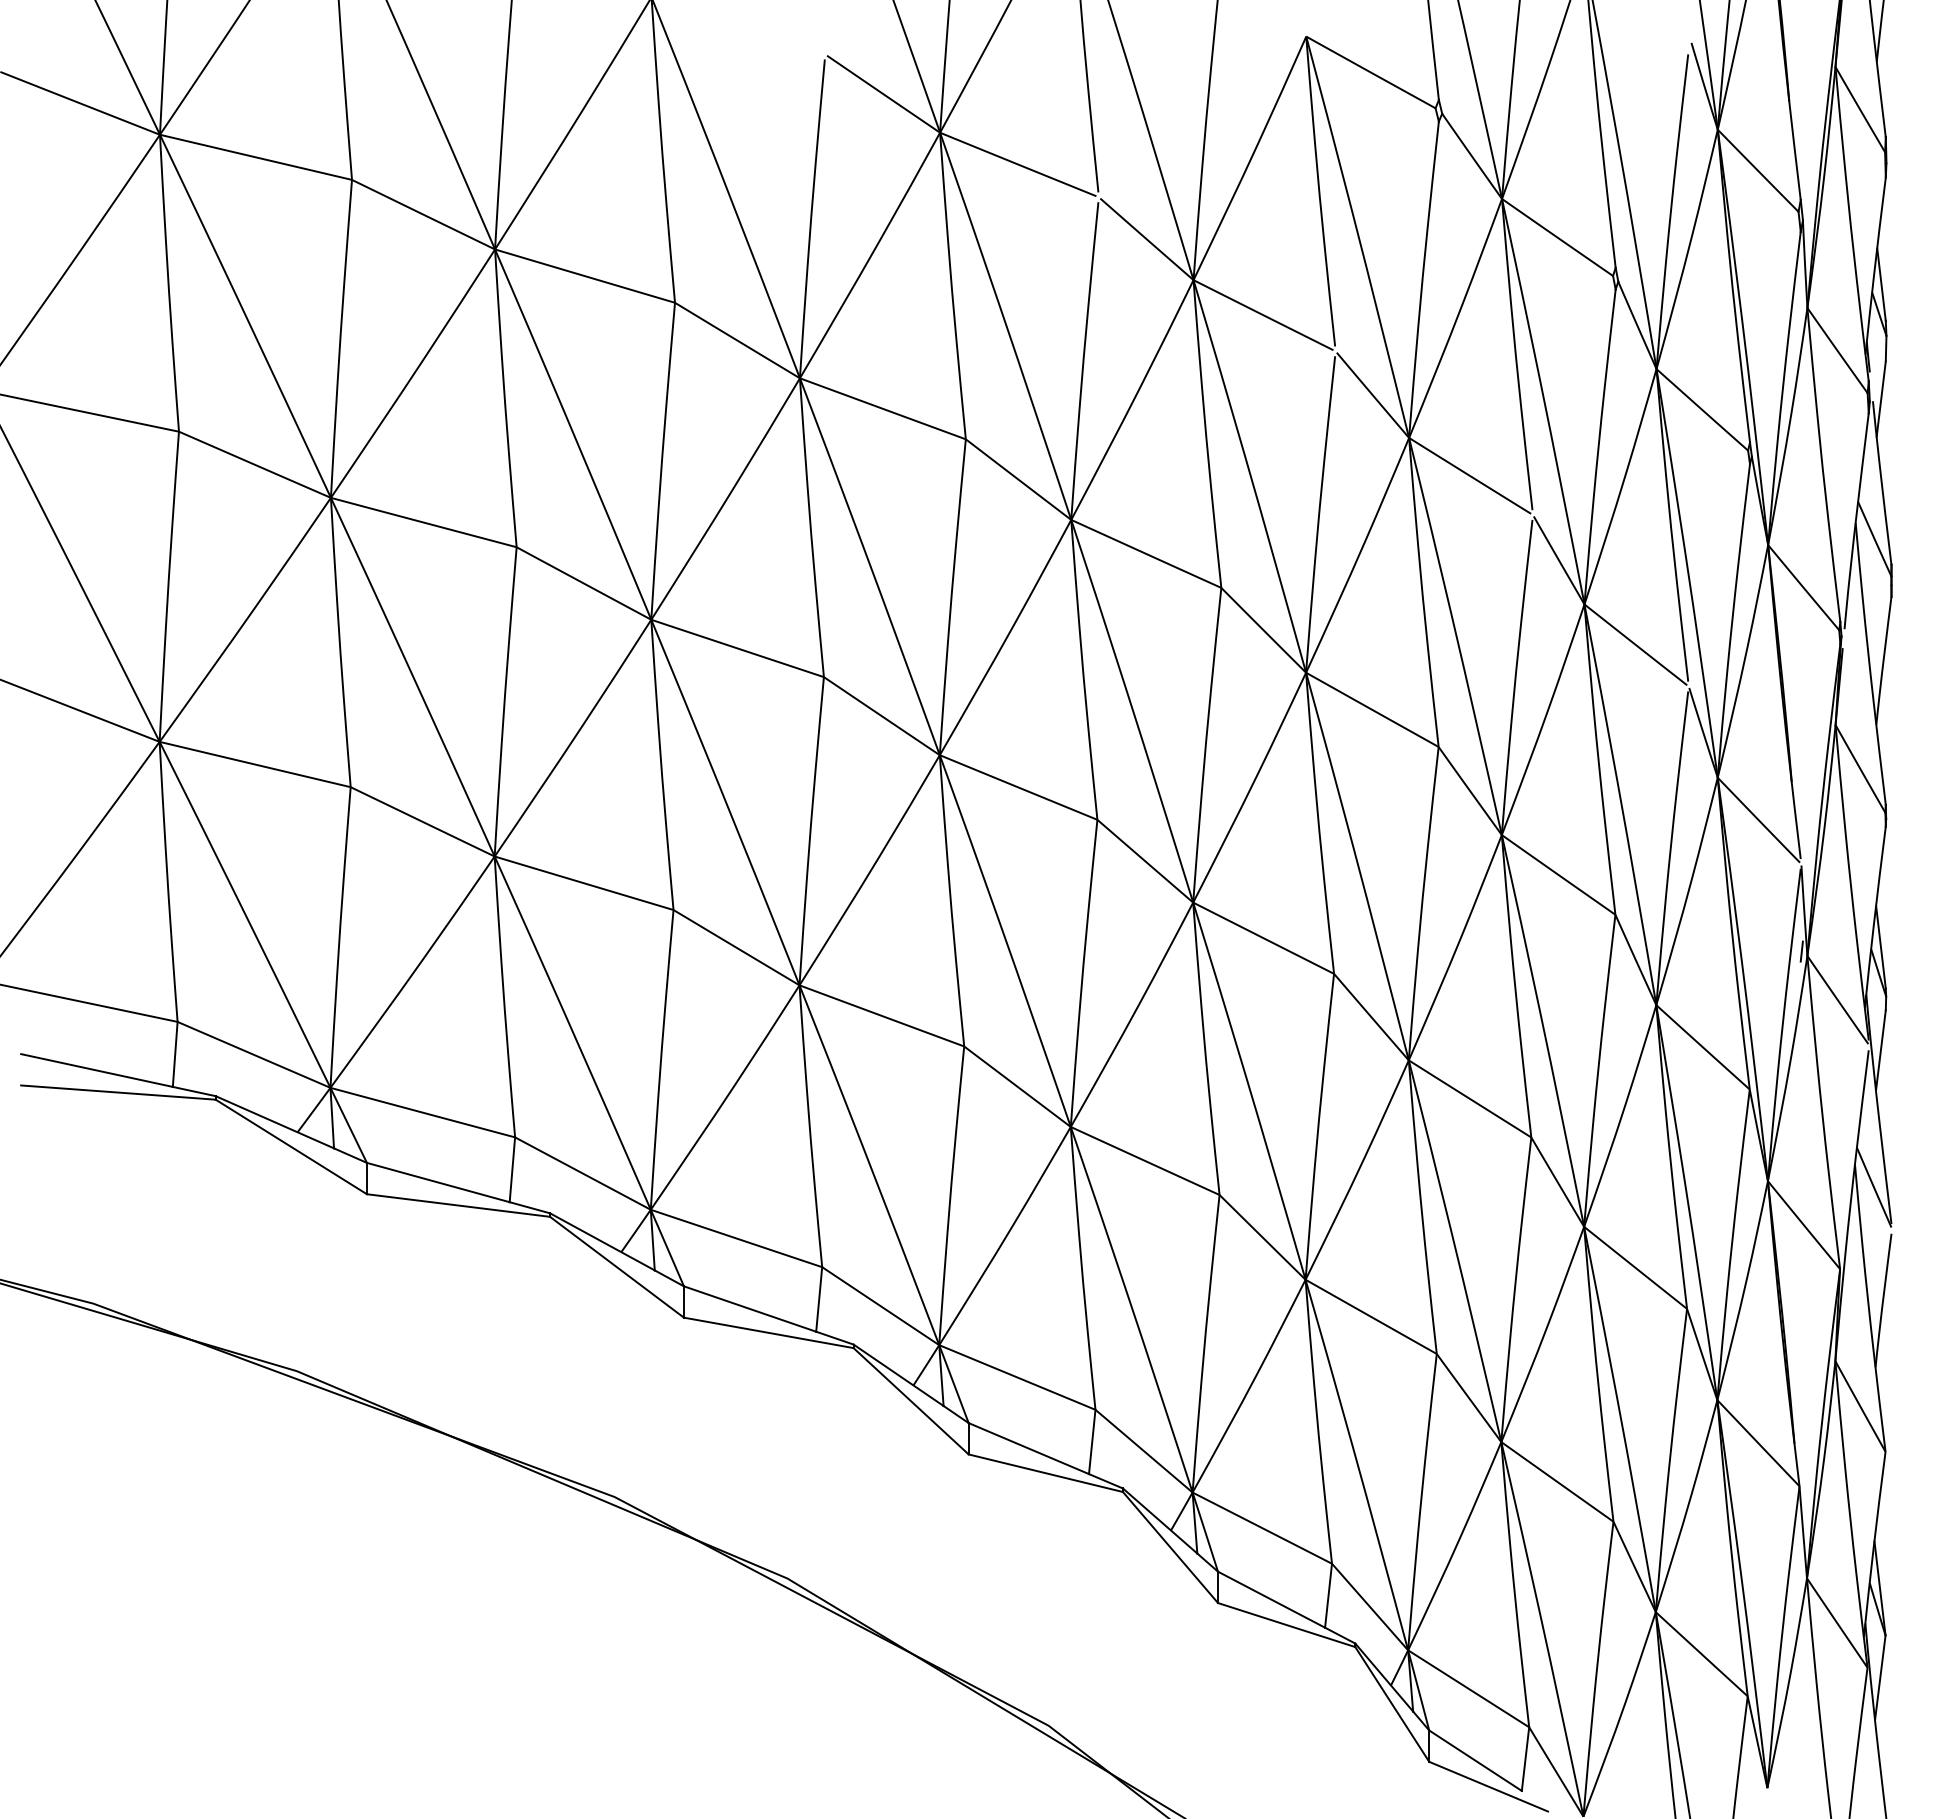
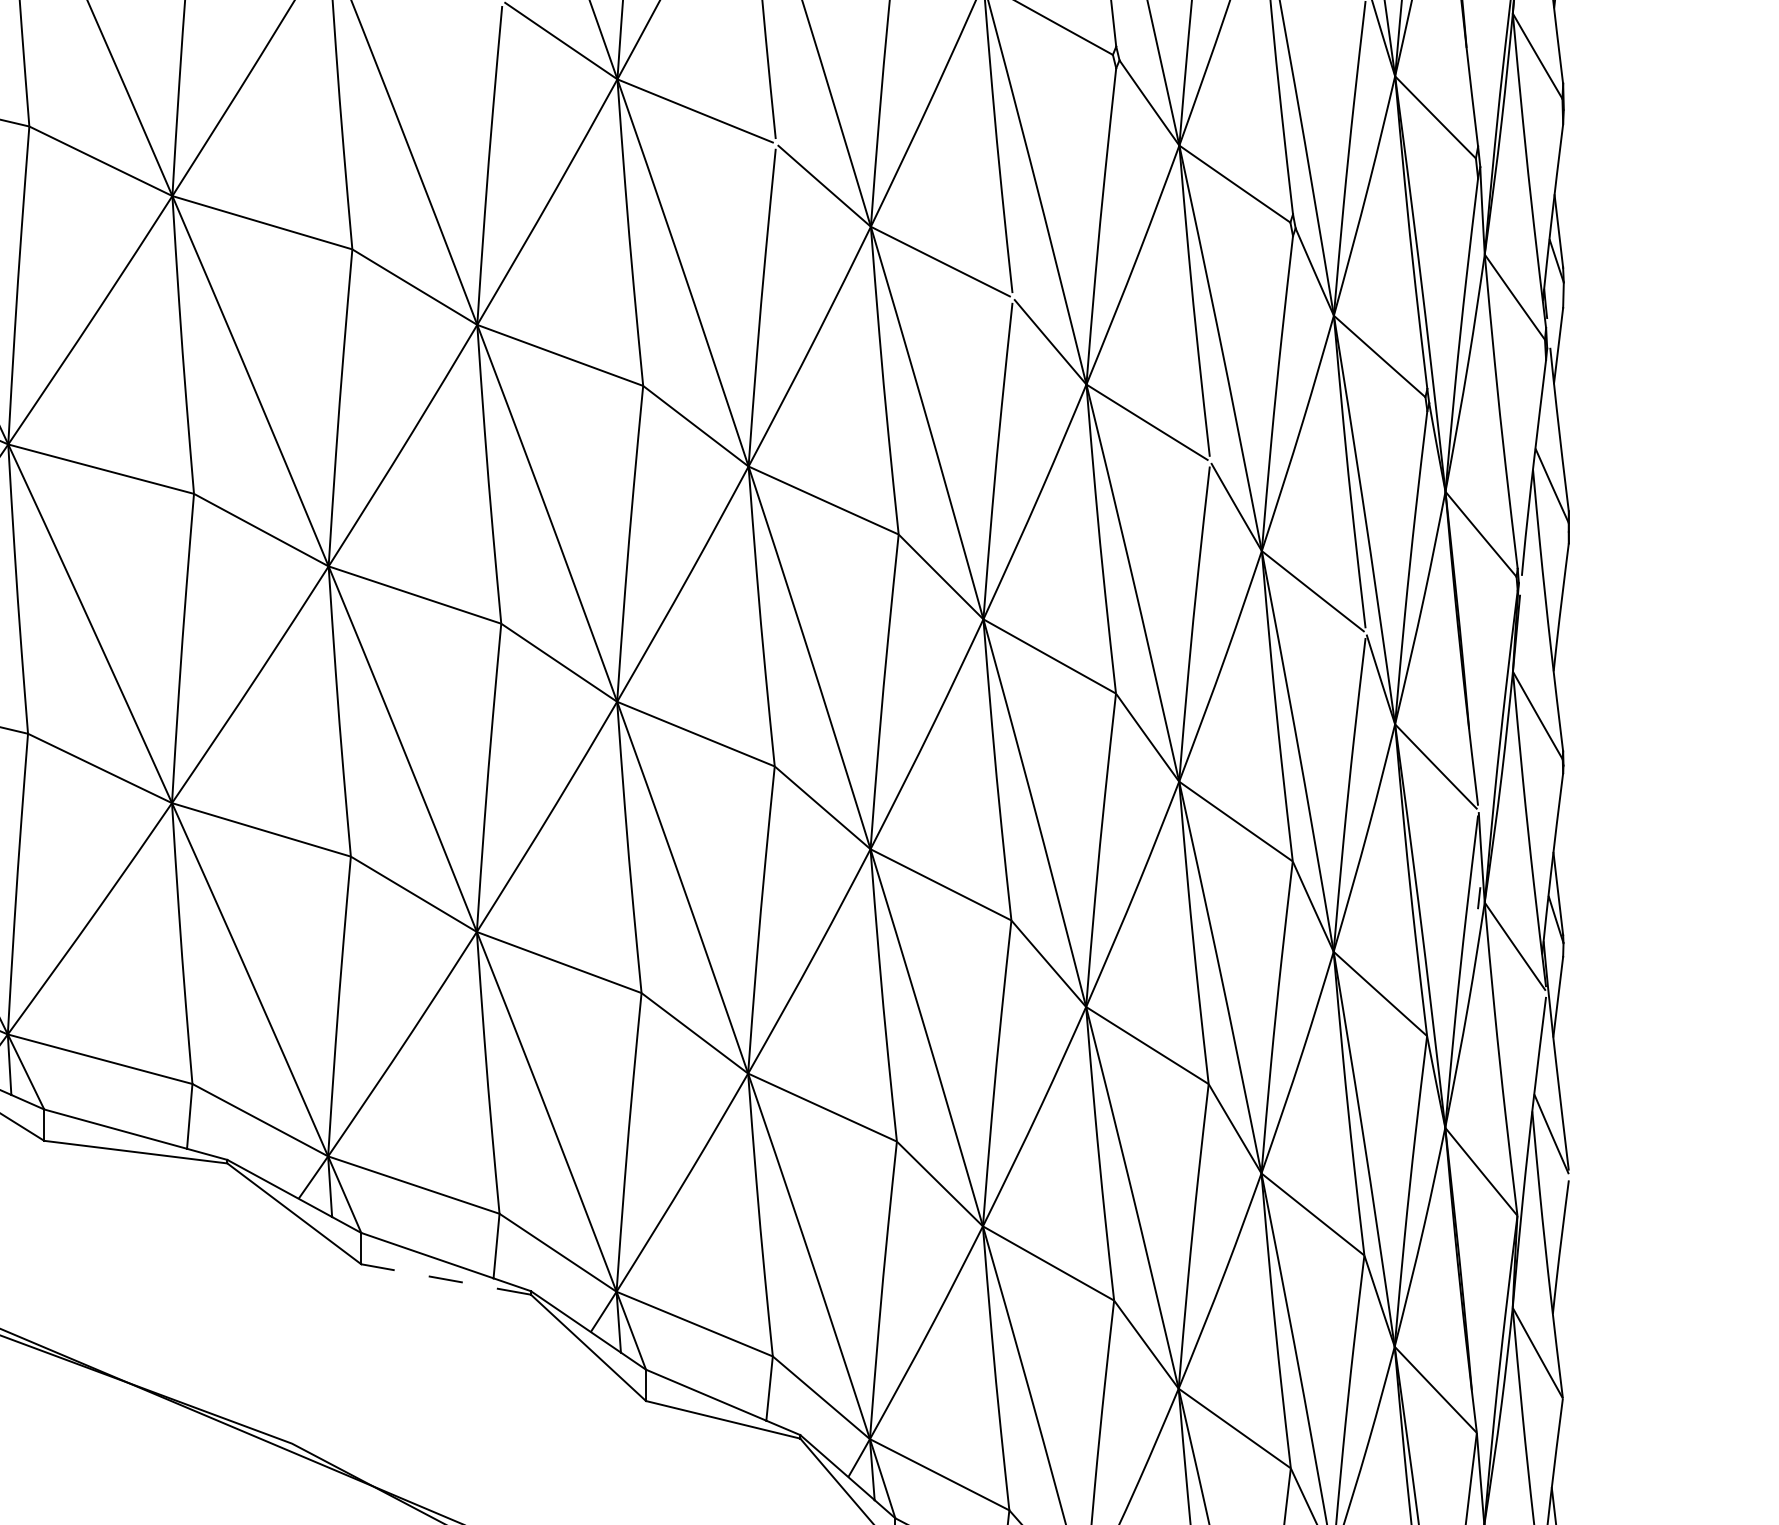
line: (768, 1332) -> (445, 1279), solid -> dashed

